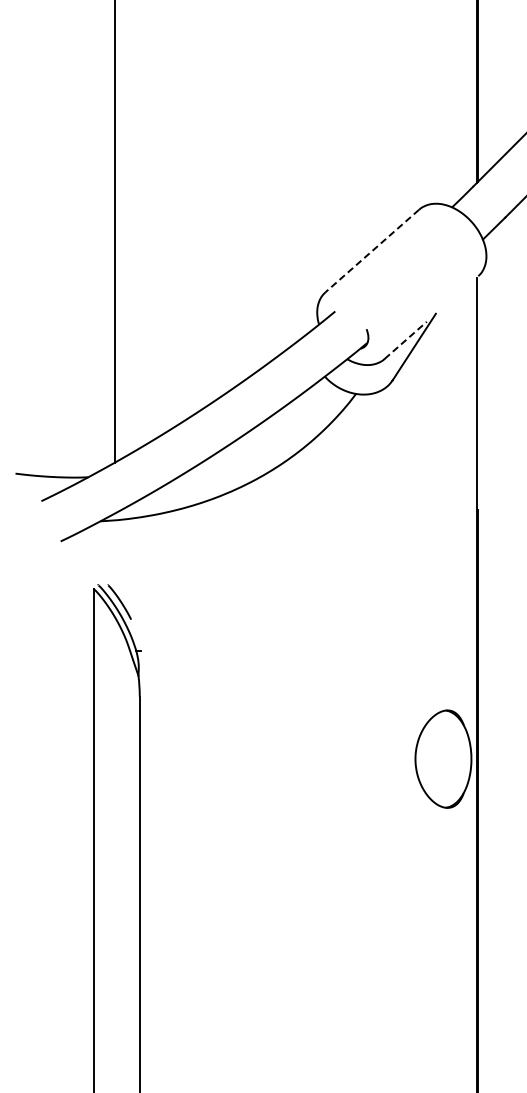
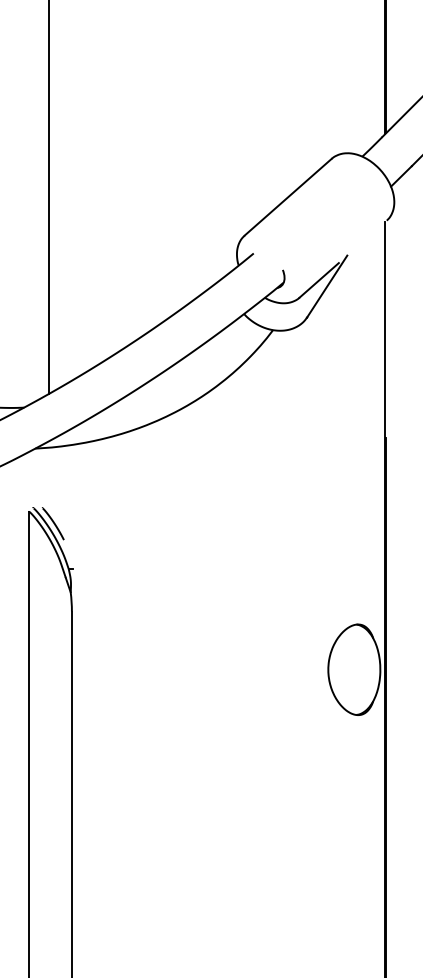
line: (372, 251) -> (288, 197), dashed -> solid
line: (406, 340) -> (319, 280), dashed -> solid

